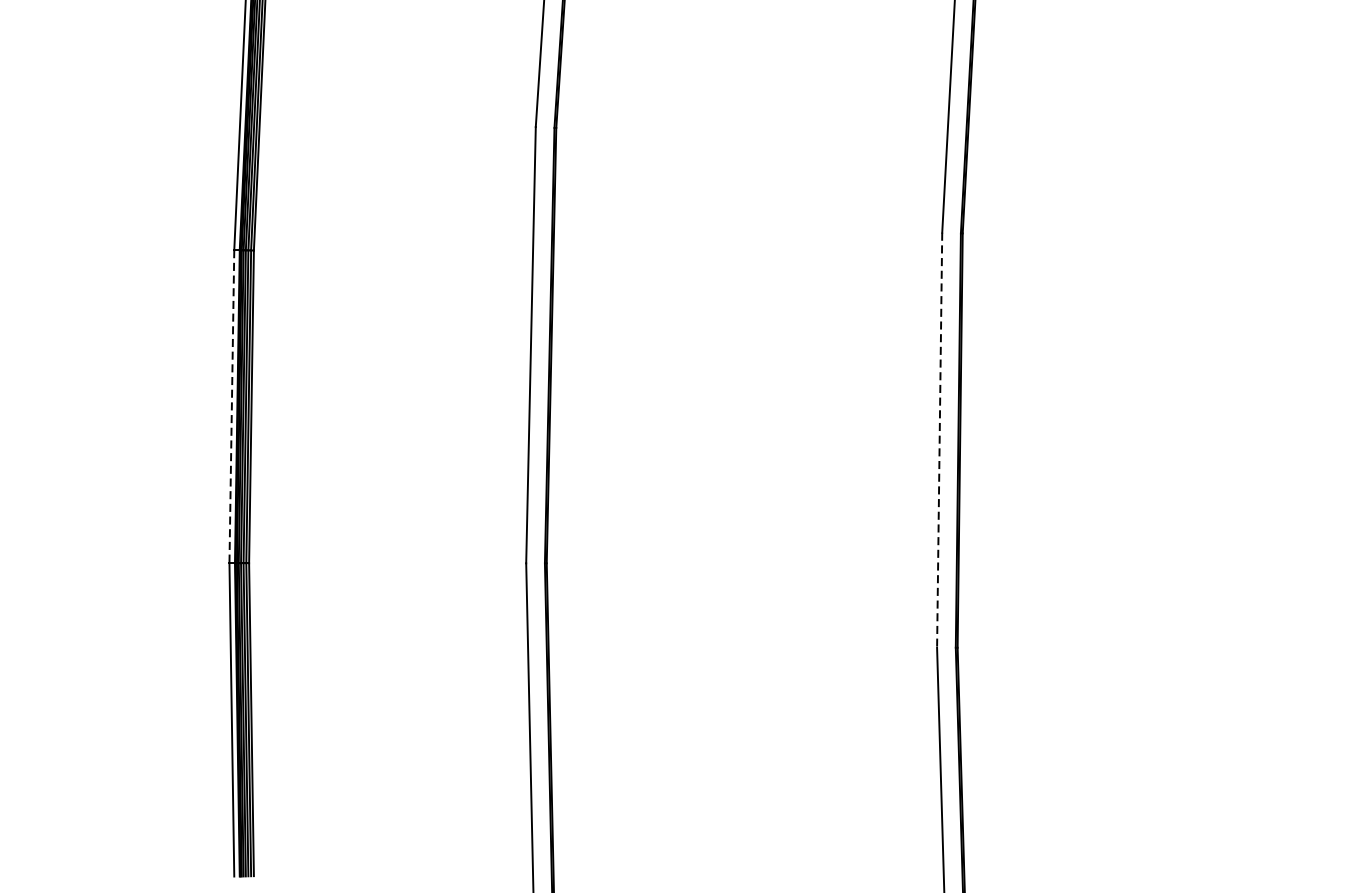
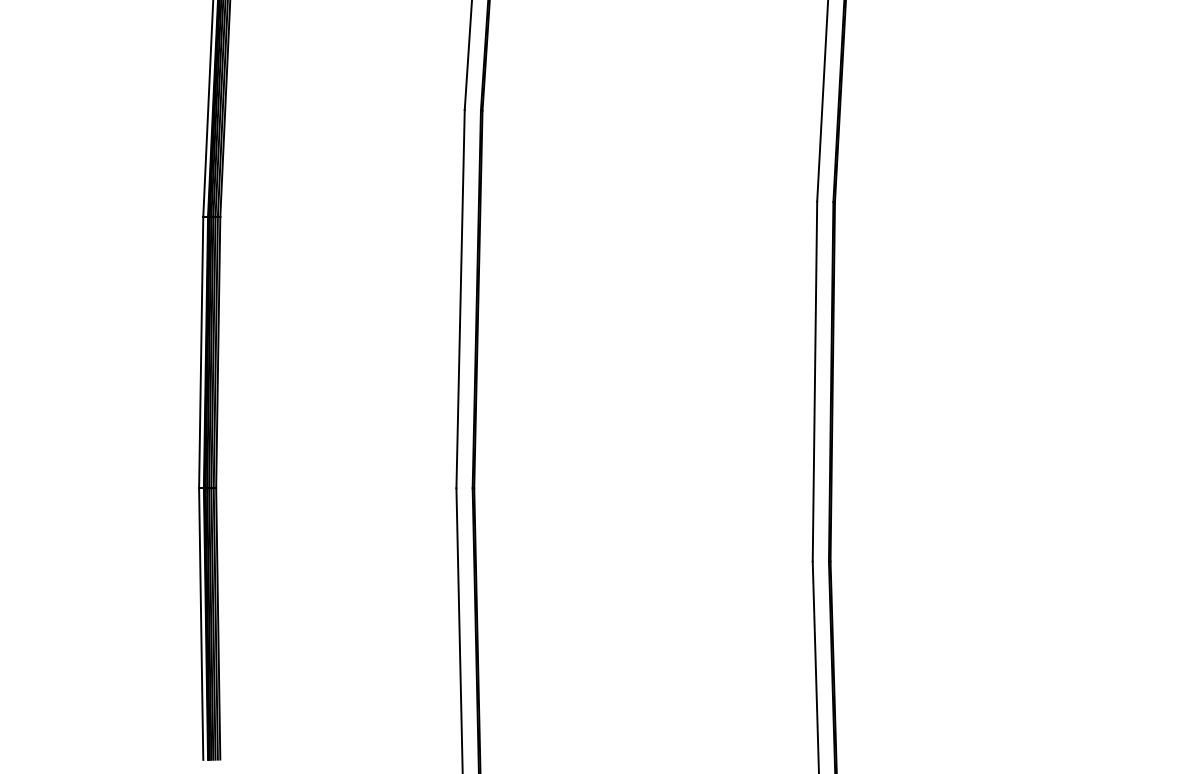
line: (232, 406) -> (201, 352), dashed -> solid
line: (939, 441) -> (814, 382), dashed -> solid

